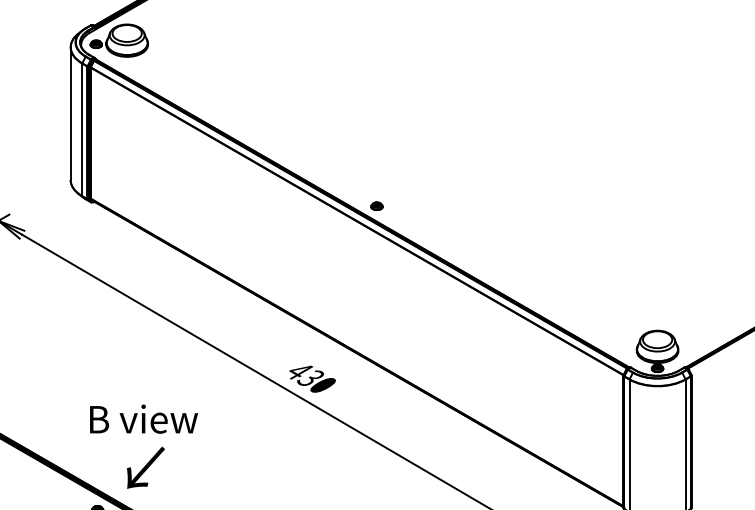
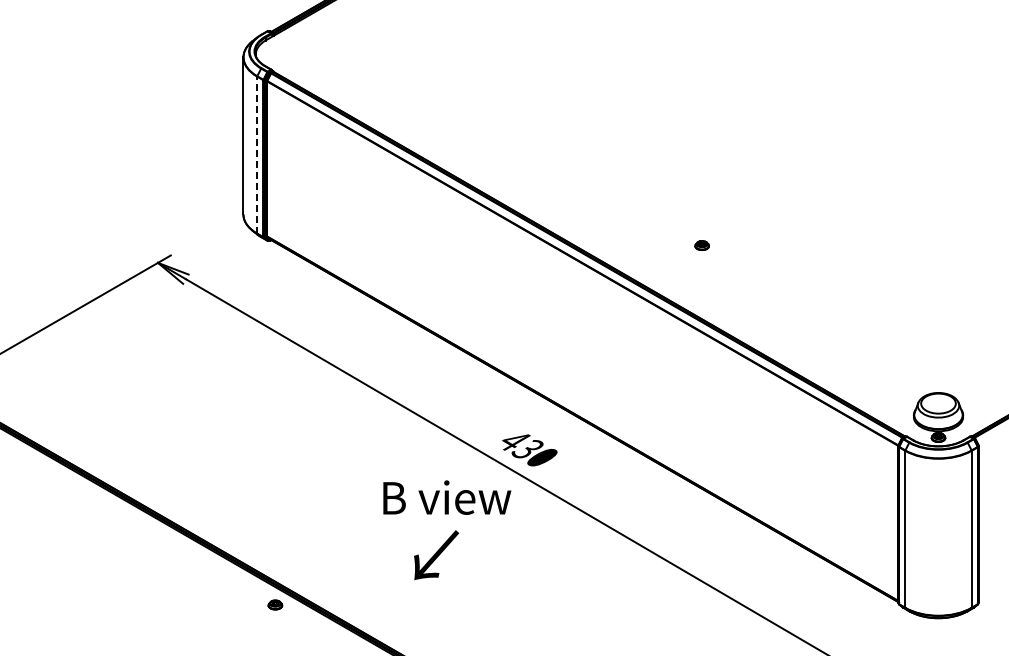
part: (118, 40) -> (300, 49), removed
line: (82, 129) -> (257, 154), solid -> dashed
part: (376, 206) -> (701, 245), moved
text: (144, 419) -> (447, 497), moved
text: (145, 467) -> (436, 555), moved

